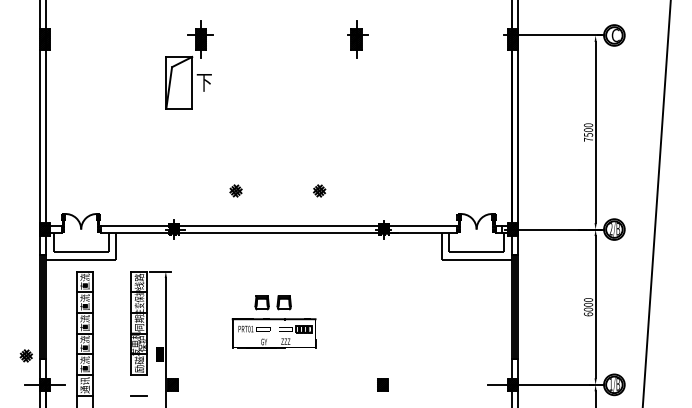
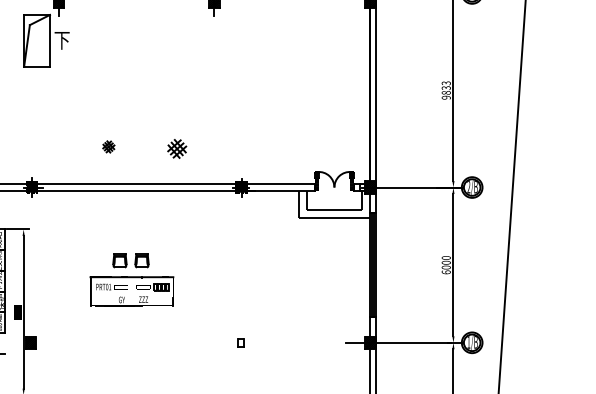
text: (588, 132) -> (446, 90), 7500 -> 9833
part: (235, 190) -> (108, 146), moved
part: (319, 190) -> (177, 148), size x1.6
part: (382, 384) -> (240, 342), size x0.6

